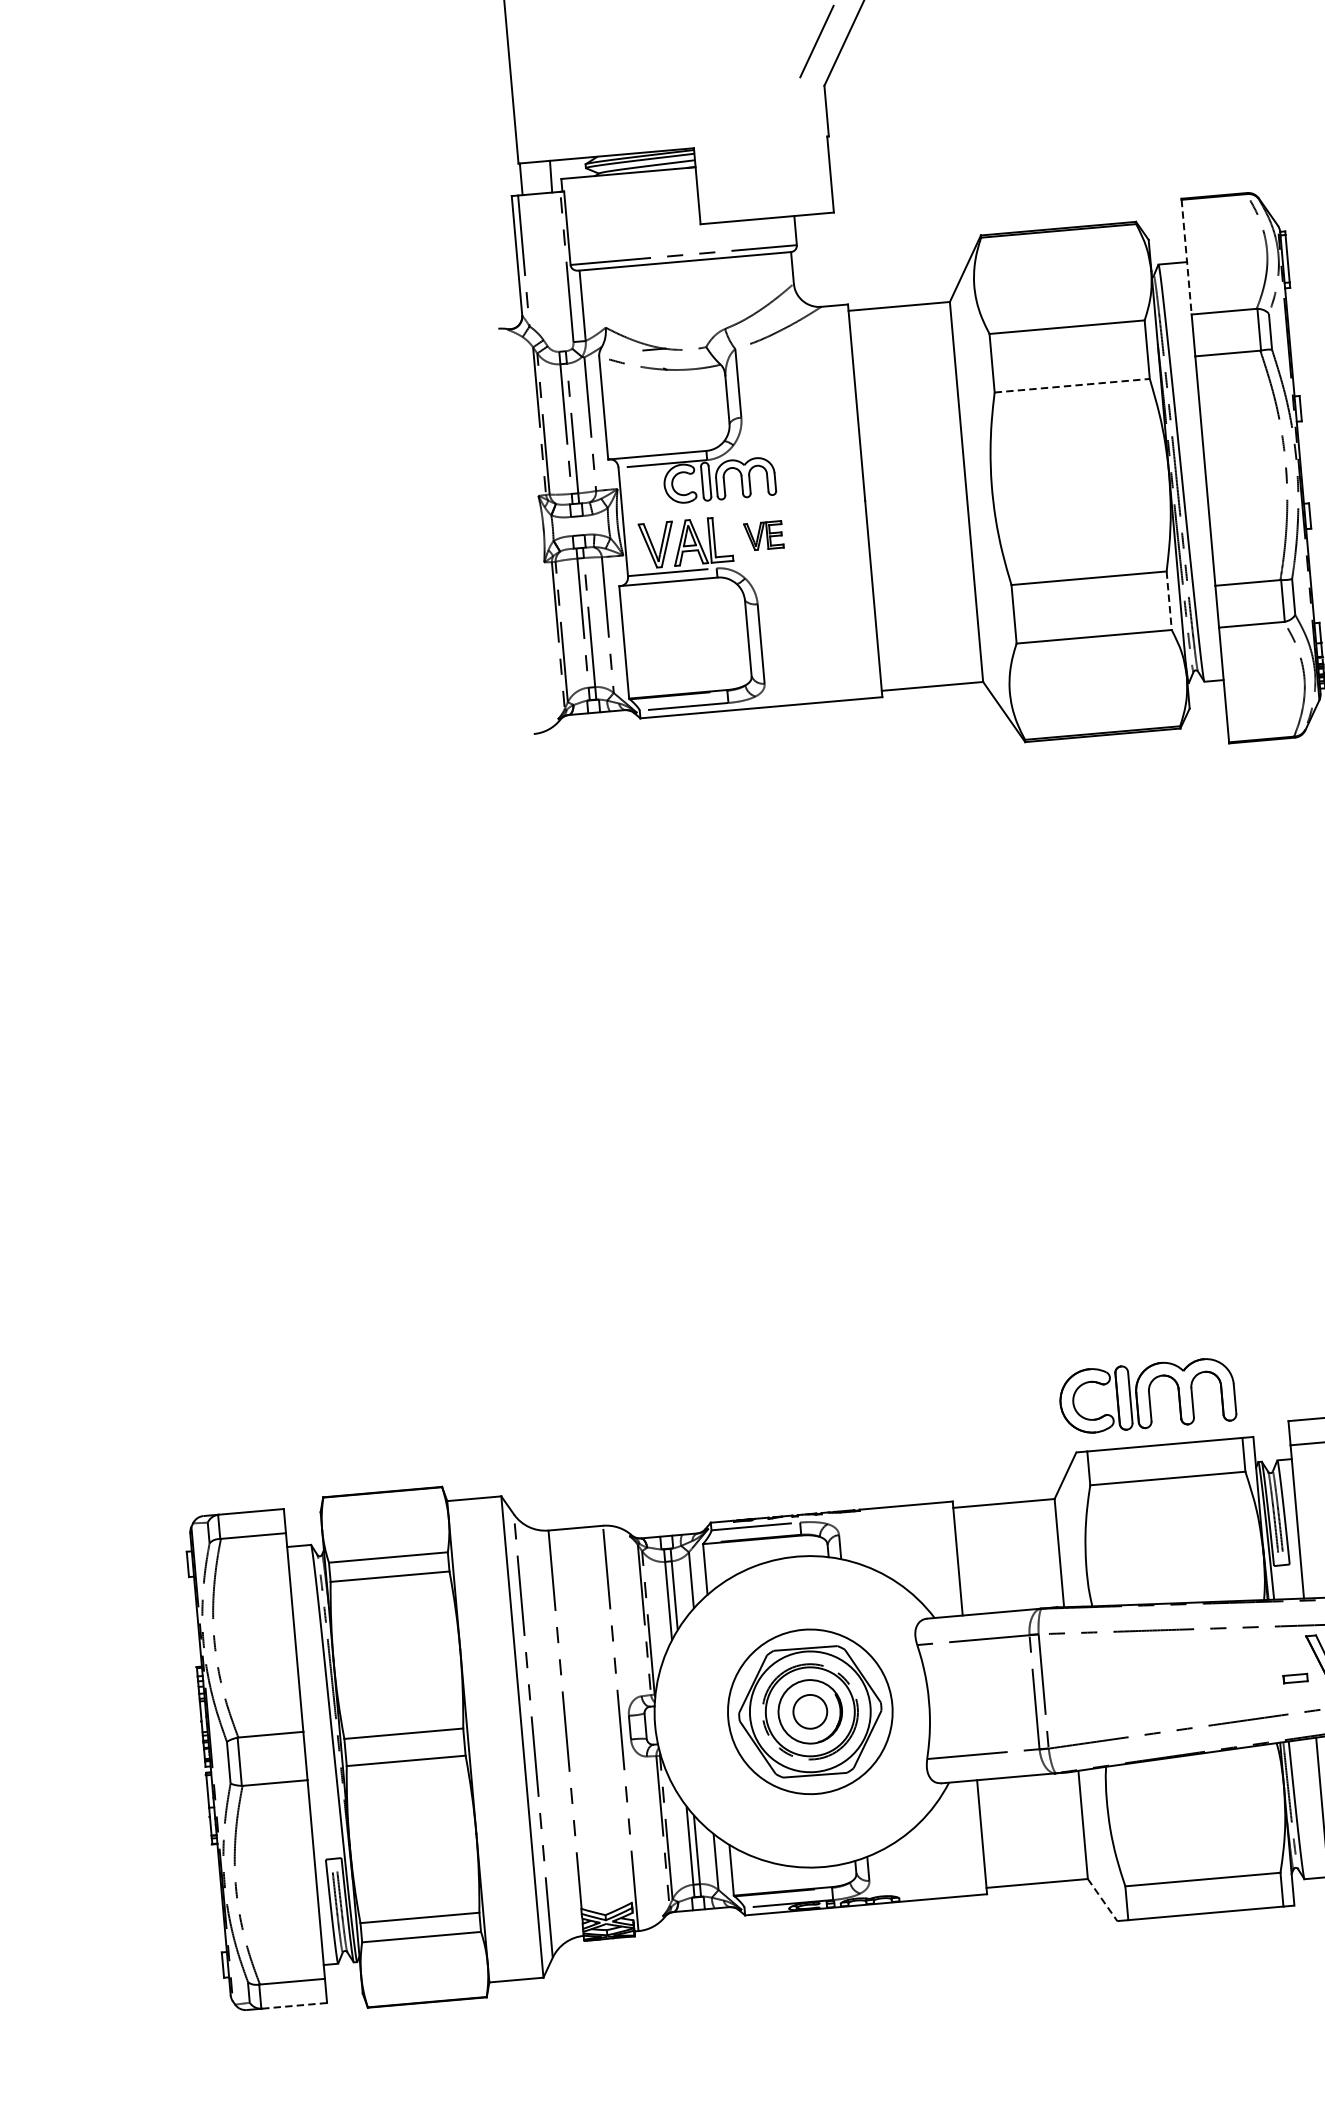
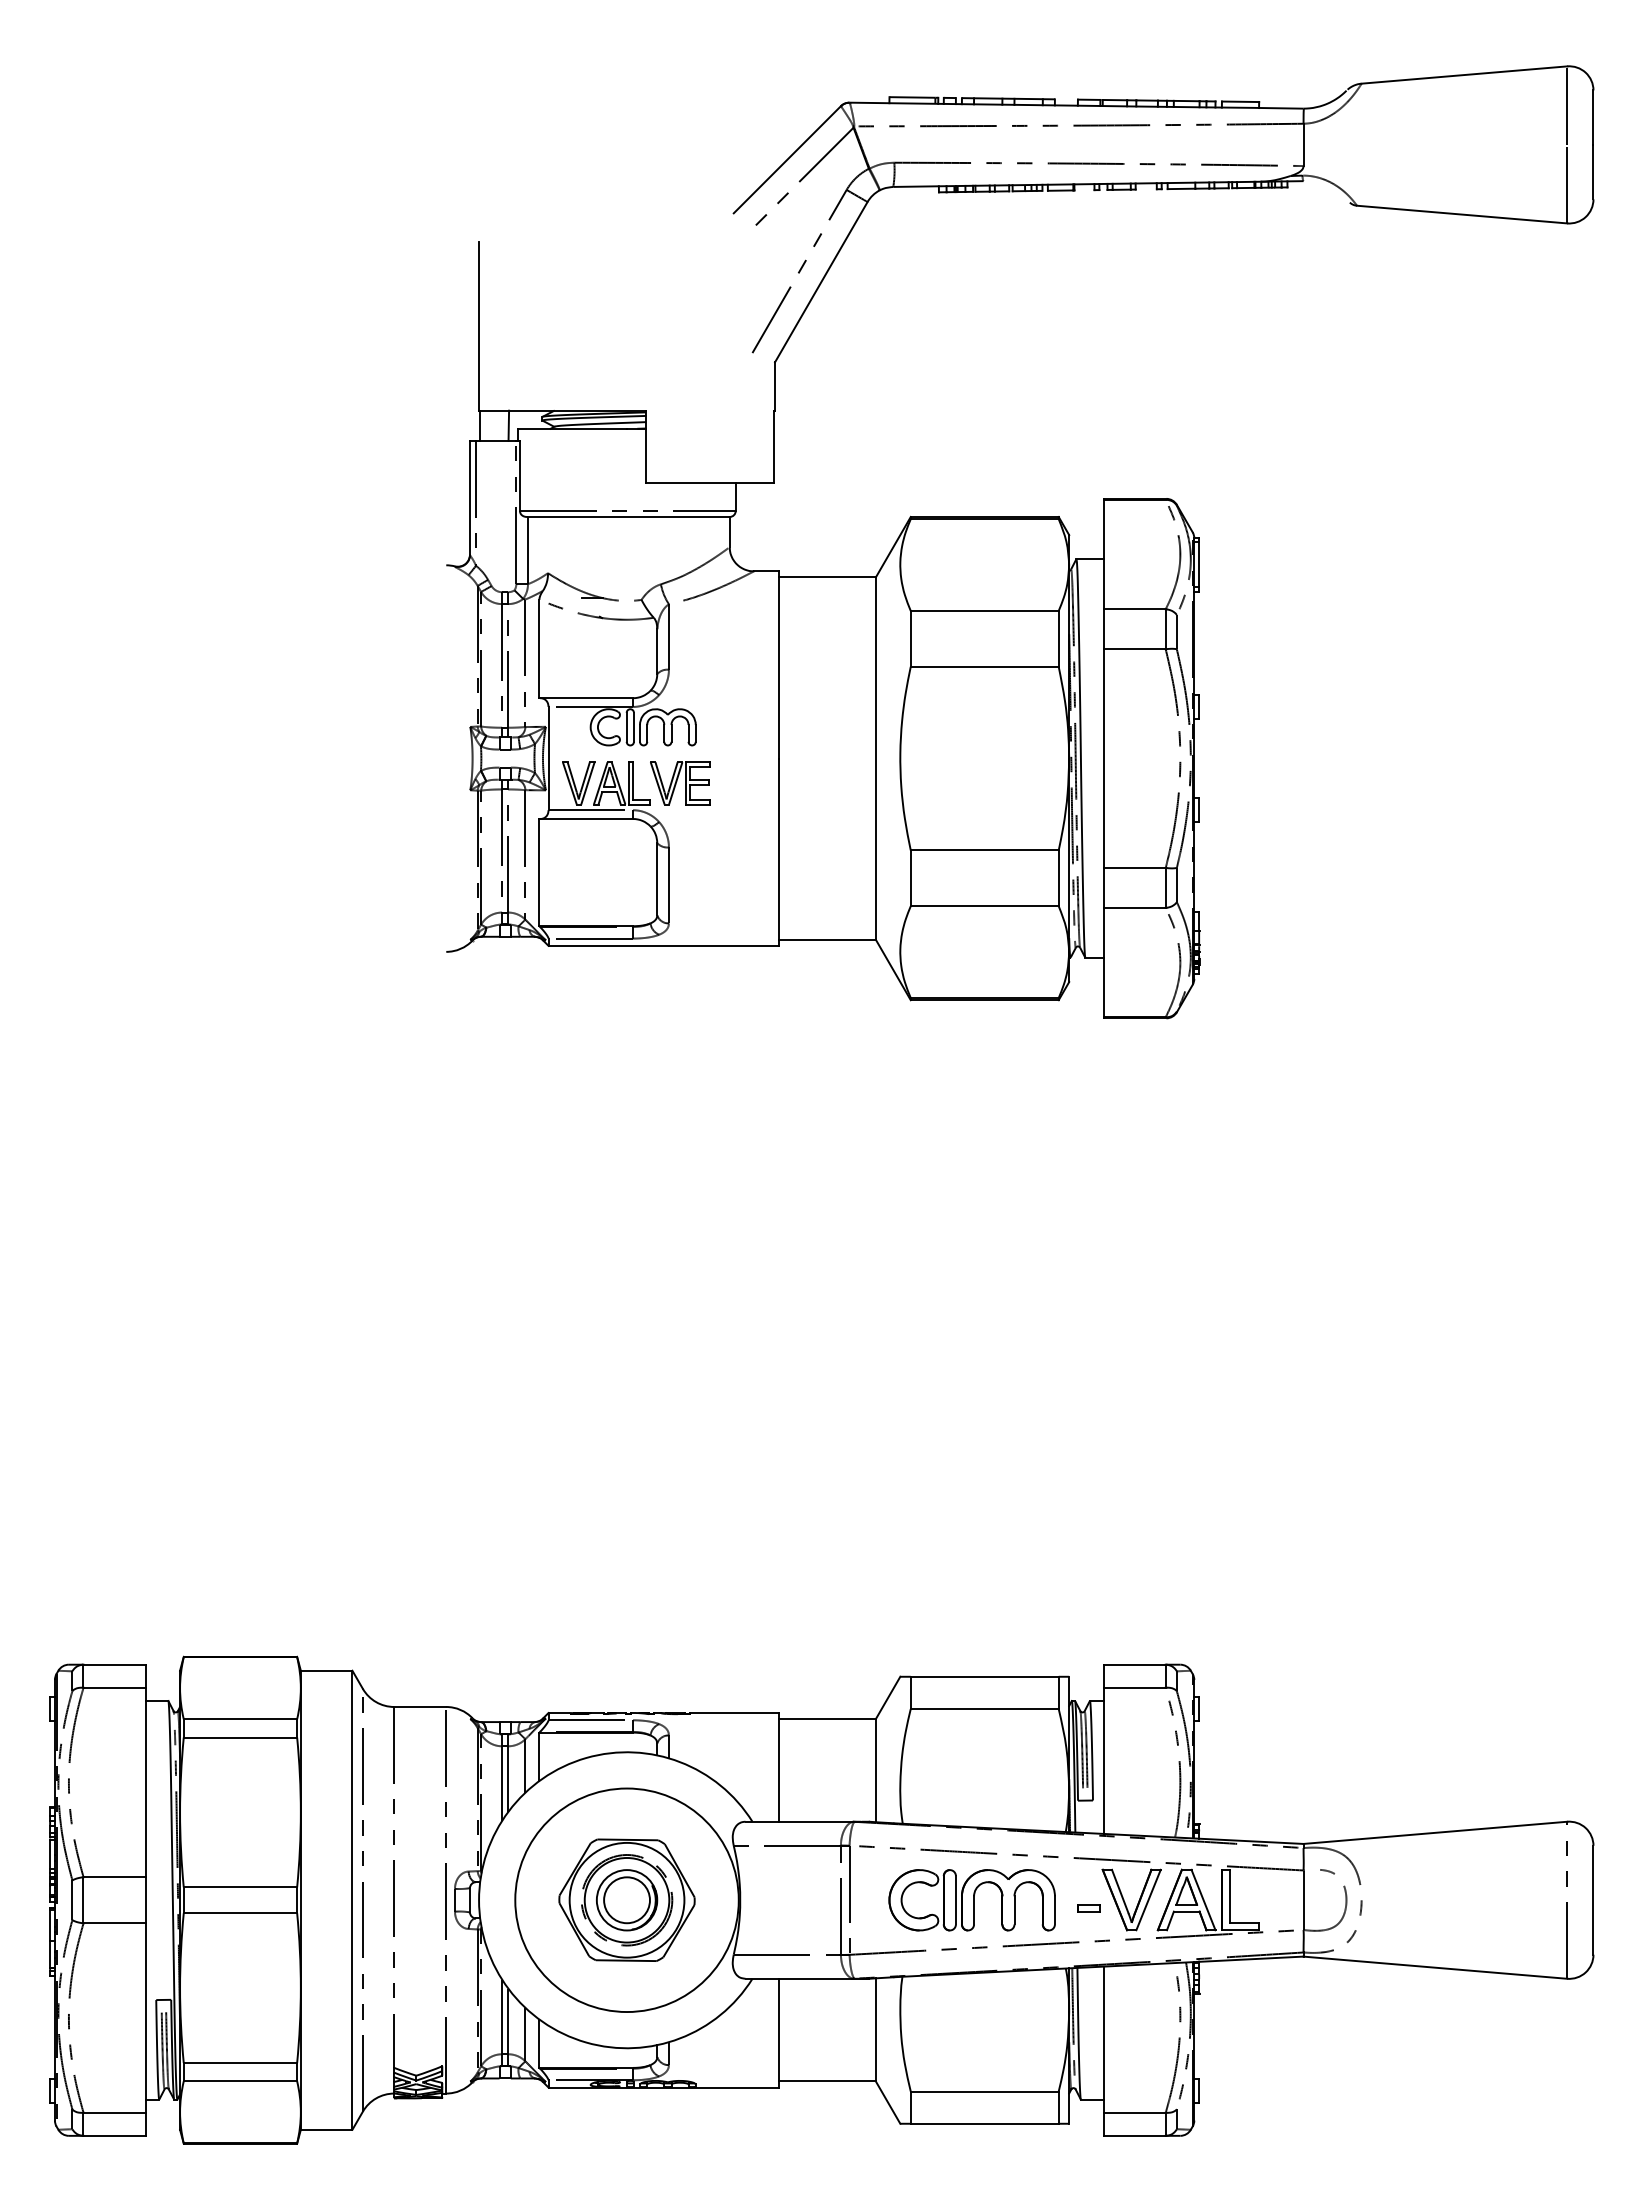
line: (1186, 257) -> (1103, 554), dashed -> solid
line: (1071, 385) -> (984, 666), dashed -> solid
part: (763, 536) -> (680, 783), size x1.67
line: (1168, 600) -> (1058, 878), dashed -> solid
part: (1146, 1396) -> (971, 1900), moved
circle: (809, 1712) -> (626, 1900), size x1.43
circle: (809, 1712) -> (626, 1900), size x1.43
line: (1103, 1900) -> (888, 2103), dashed -> solid
line: (294, 2005) -> (114, 2135), dashed -> solid

